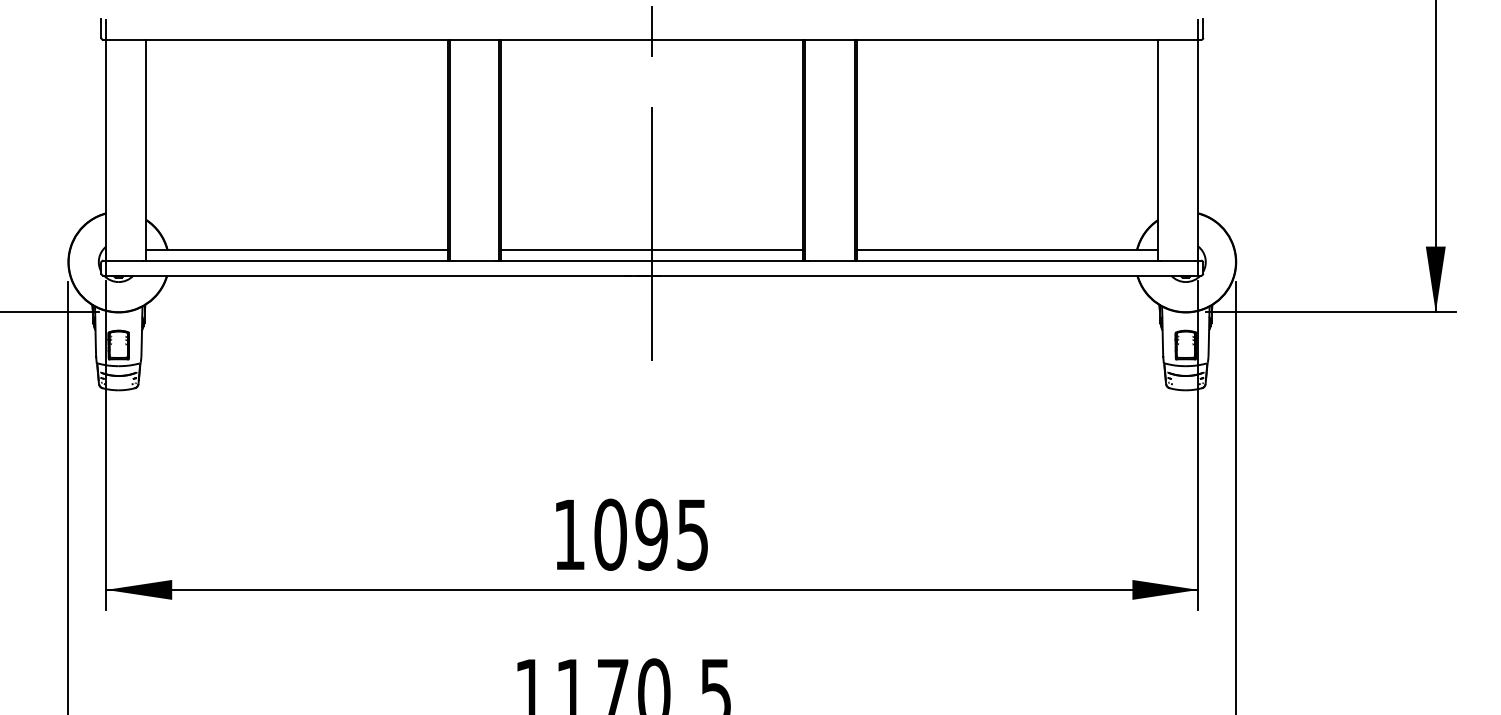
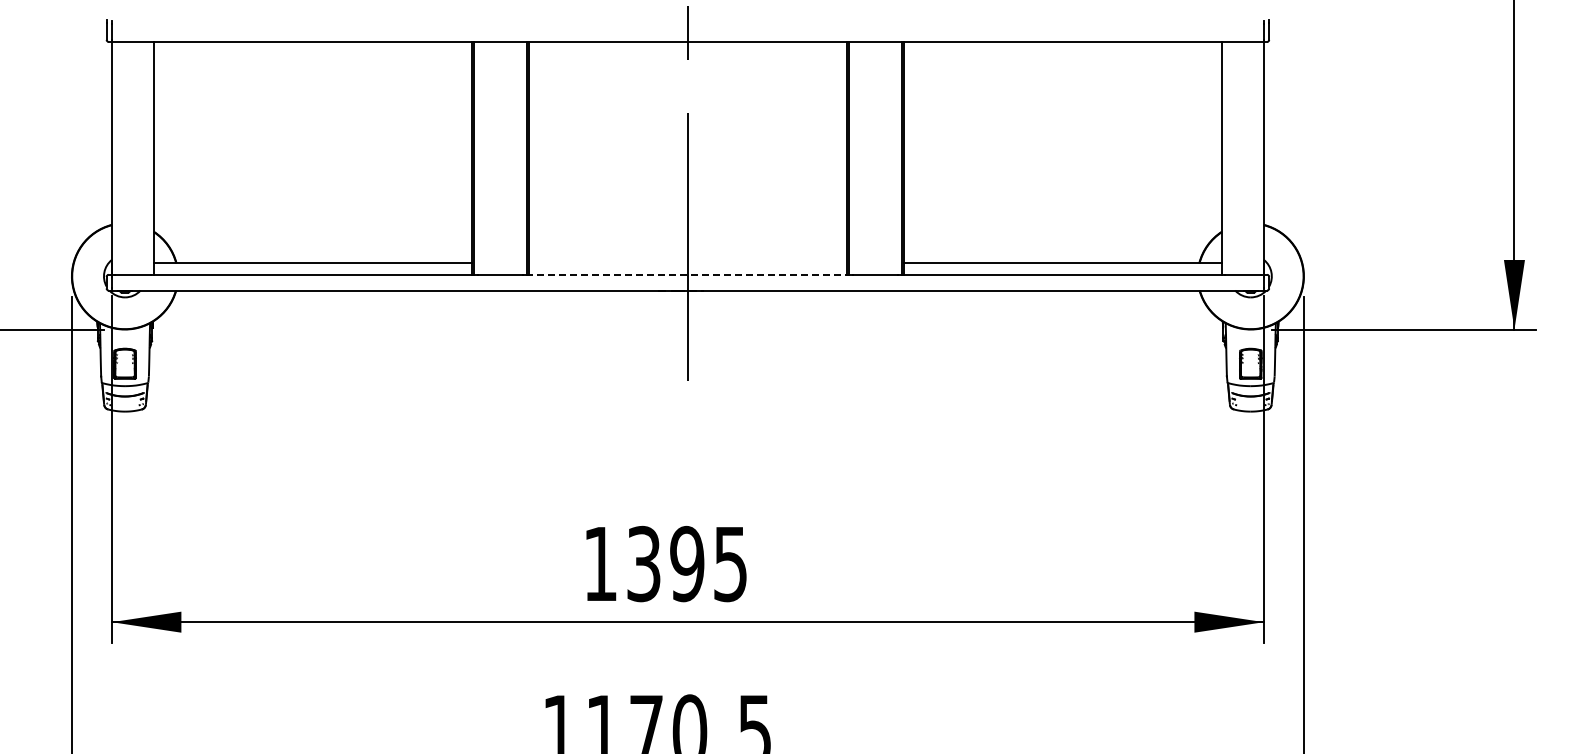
line: (651, 249) -> (687, 263), removed
line: (651, 260) -> (687, 274), solid -> dashed
text: (611, 534) -> (644, 563), 1095 -> 1395

